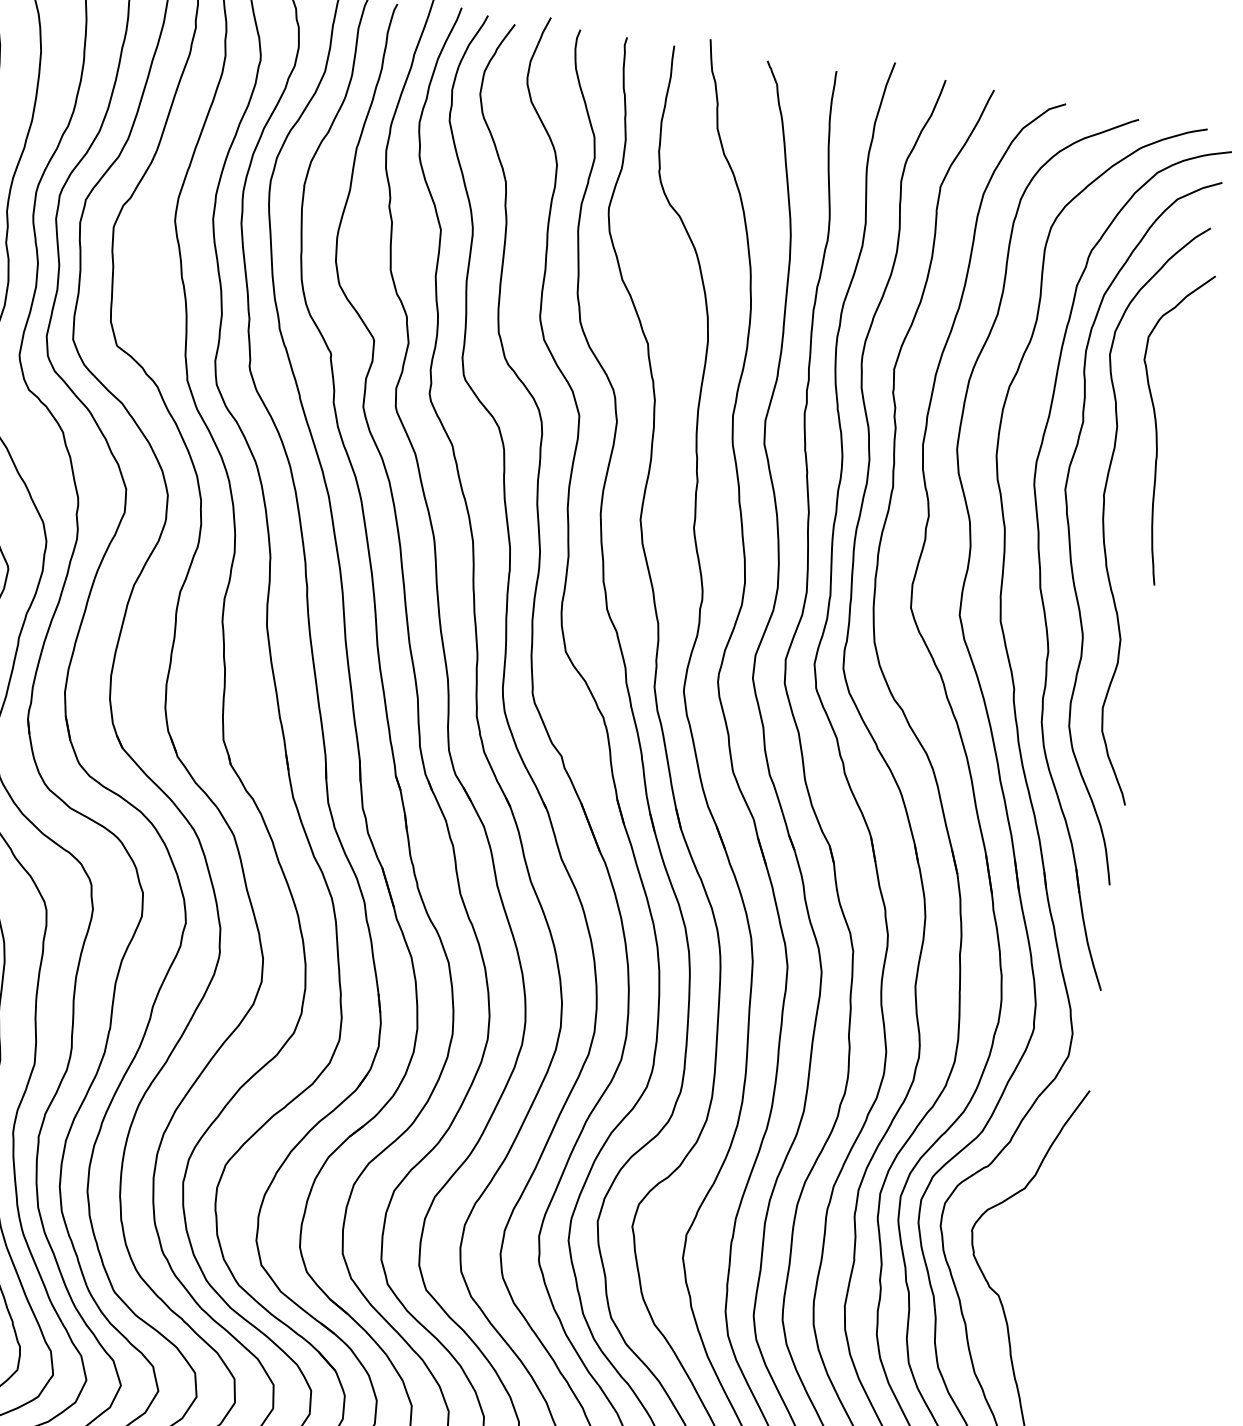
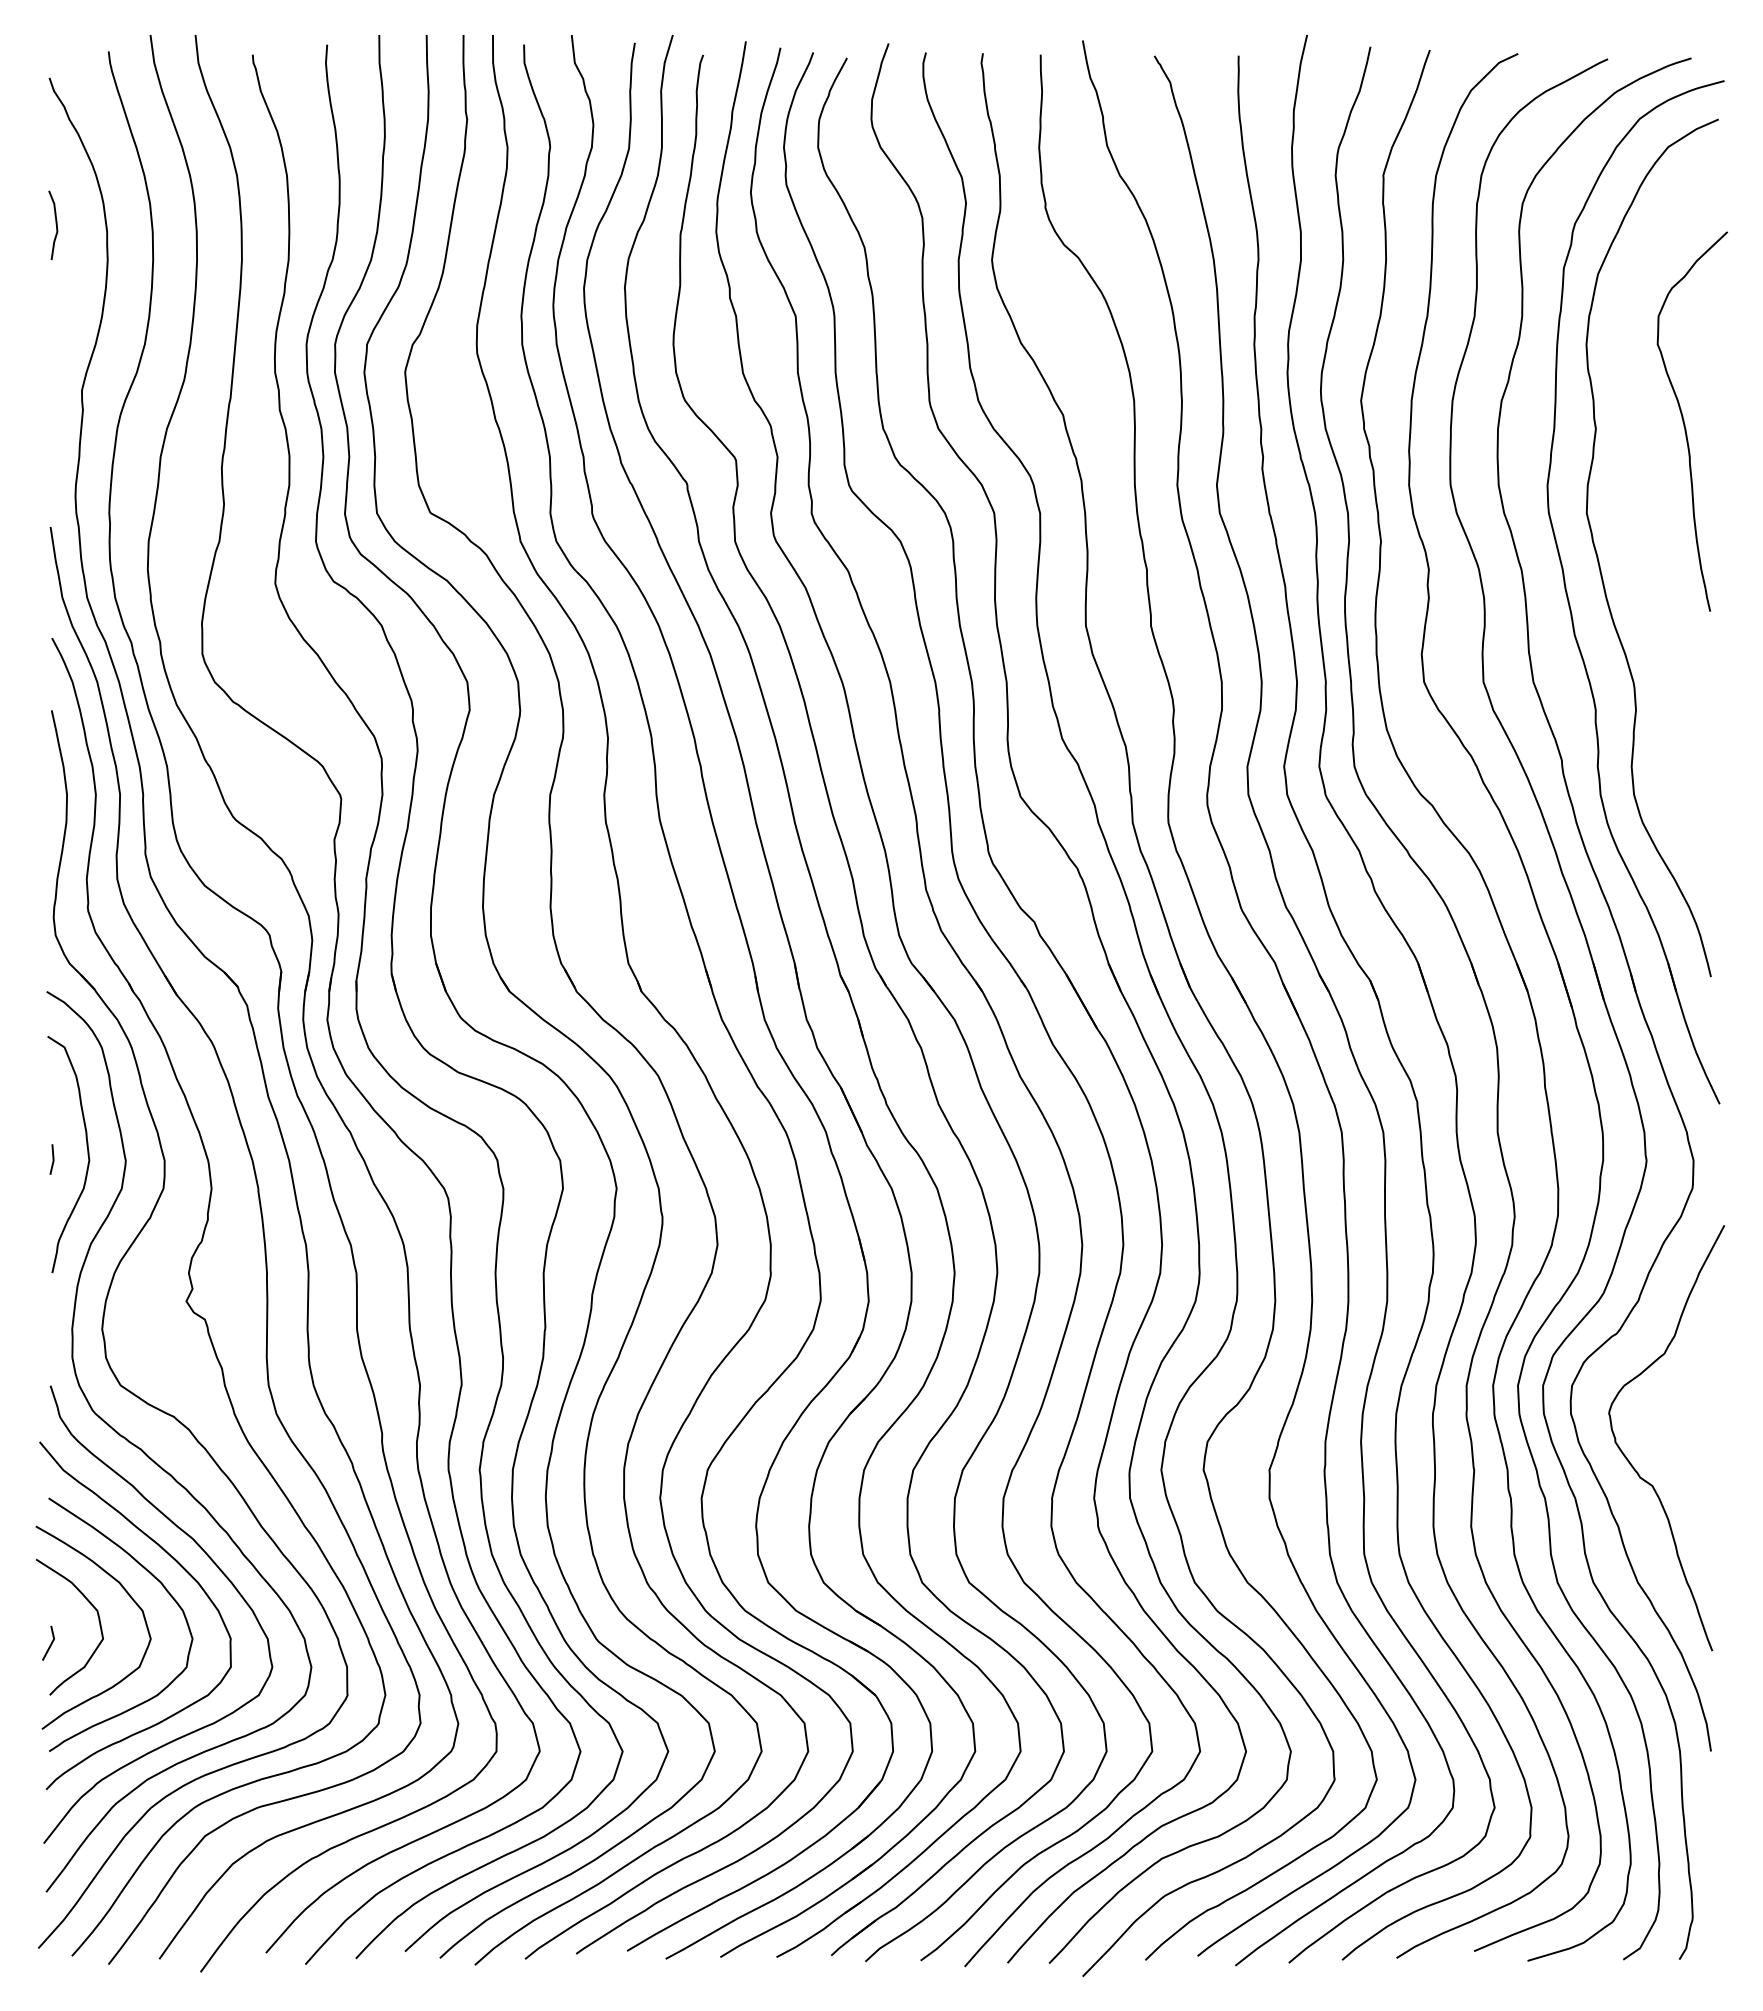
curve: (1104, 510) -> (1637, 531), removed

